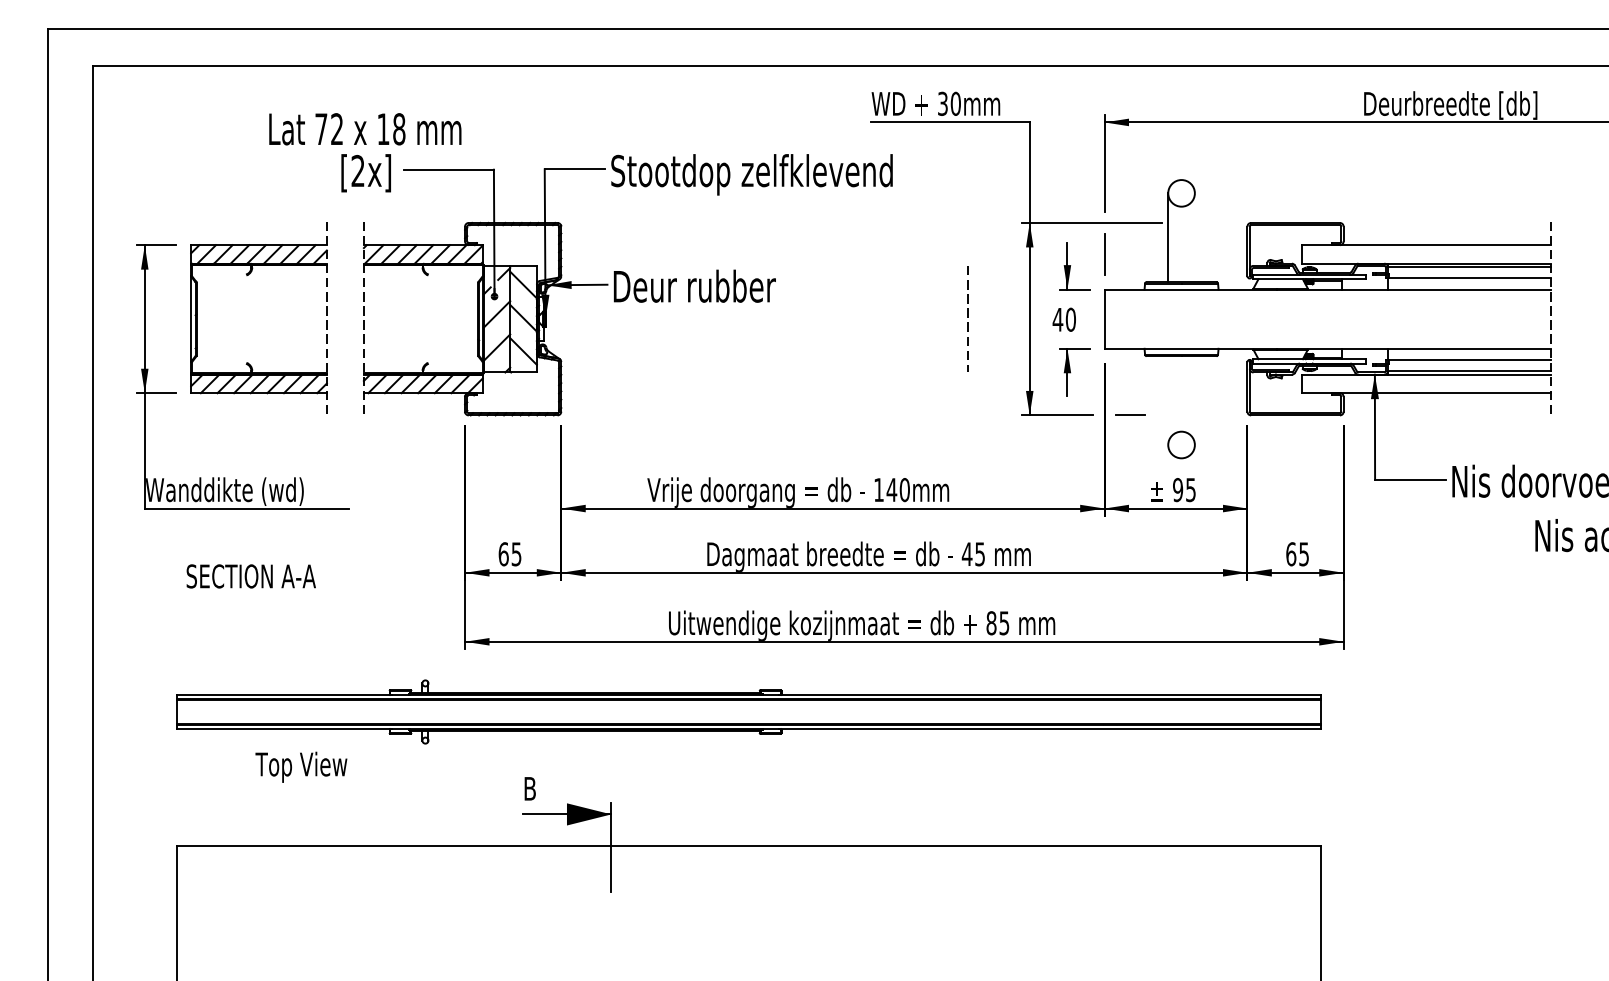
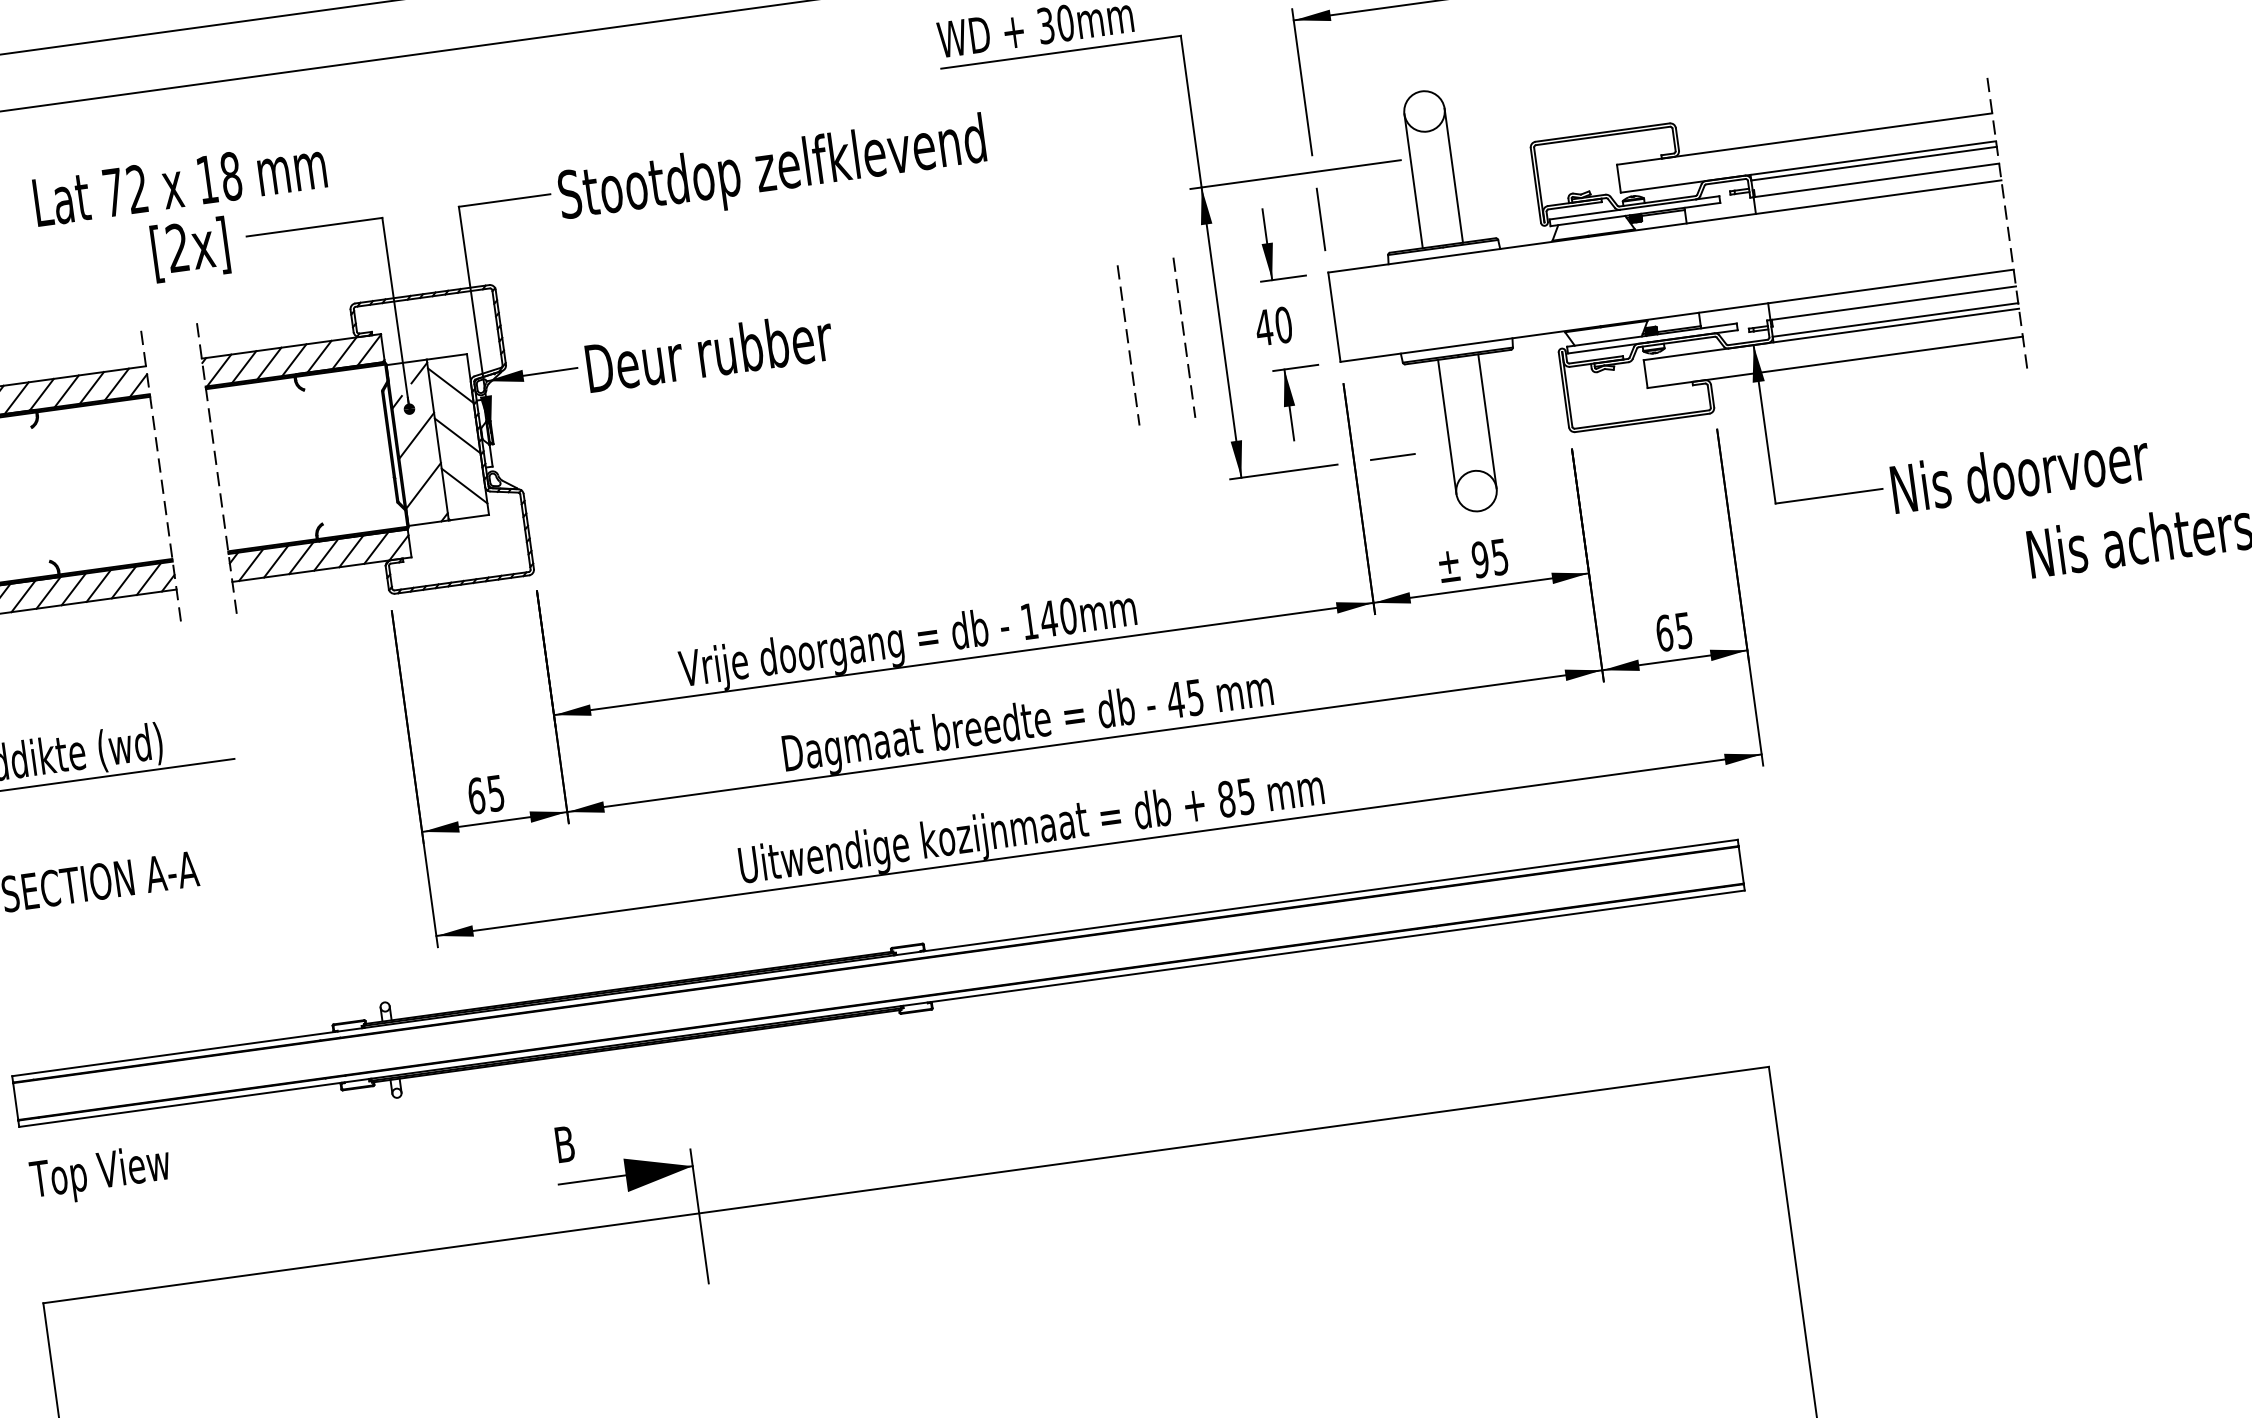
line: (1194, 237) -> (1453, 175), added
line: (1004, 317) -> (1183, 335), added
line: (1168, 400) -> (1447, 426), added
line: (1194, 400) -> (1486, 421), added
text: (301, 766) -> (100, 1173), moved

